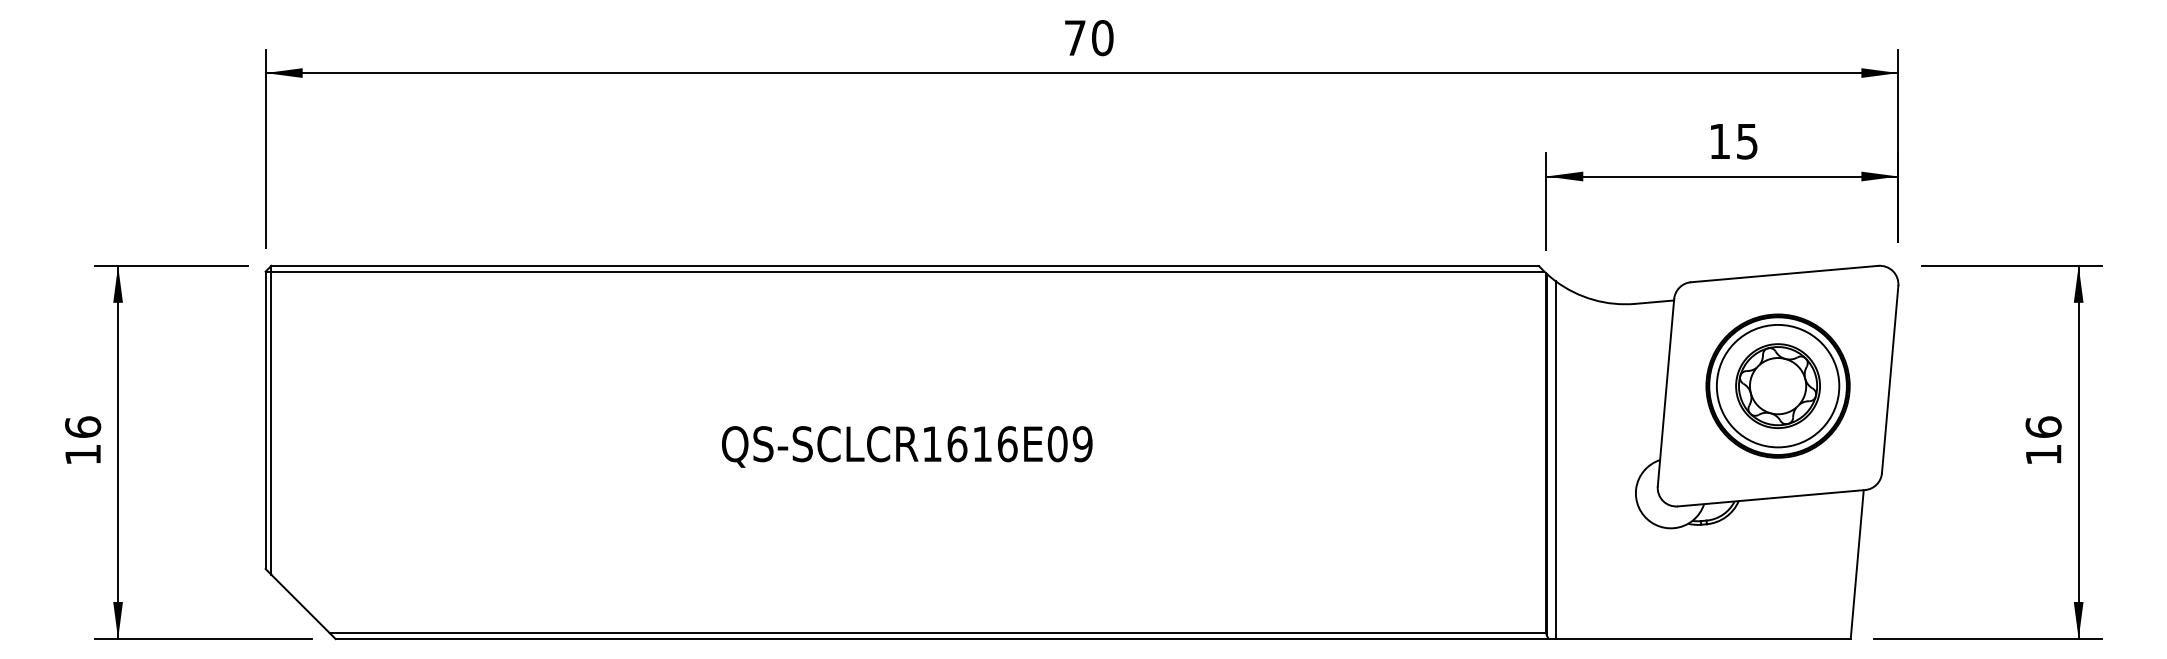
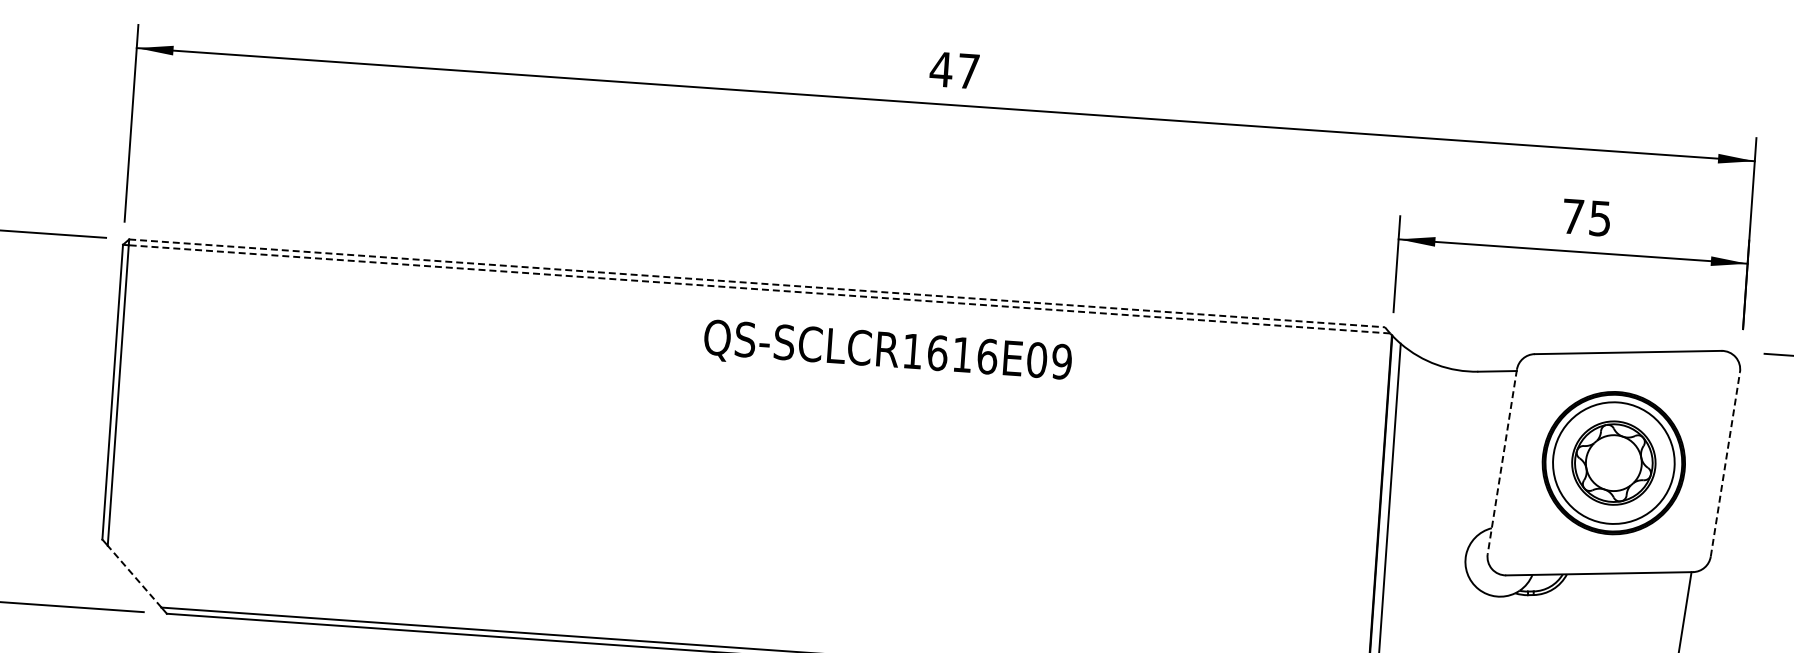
text: (1088, 38) -> (954, 70), 70 -> 47
text: (1719, 141) -> (1572, 216), 15 -> 75
line: (905, 265) -> (757, 283), solid -> dashed
line: (907, 271) -> (759, 289), solid -> dashed
line: (1890, 379) -> (1725, 464), solid -> dashed
line: (1665, 392) -> (1501, 461), solid -> dashed
text: (907, 446) -> (888, 351), moved
line: (300, 603) -> (134, 576), solid -> dashed

